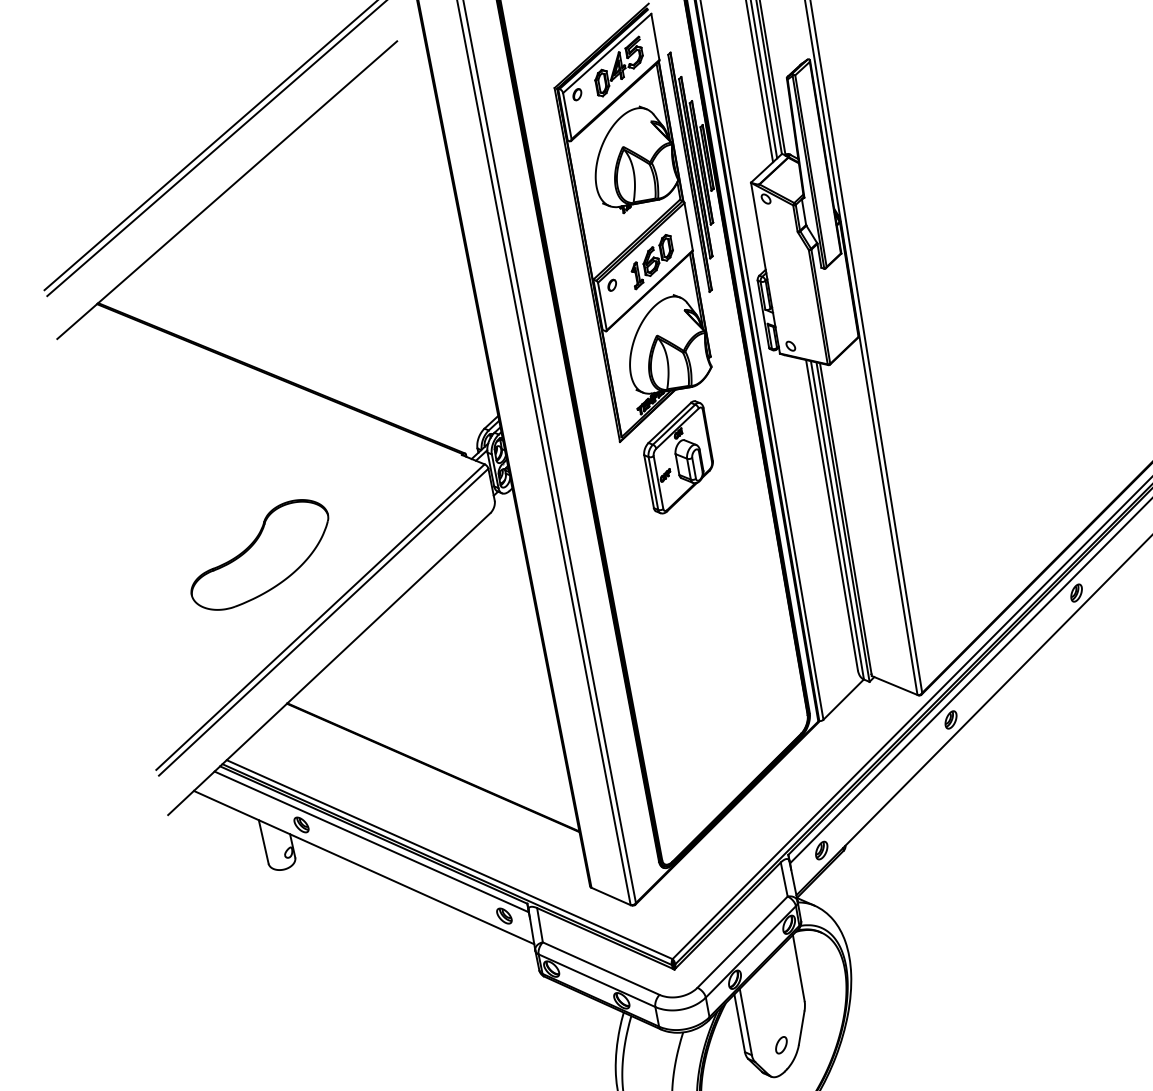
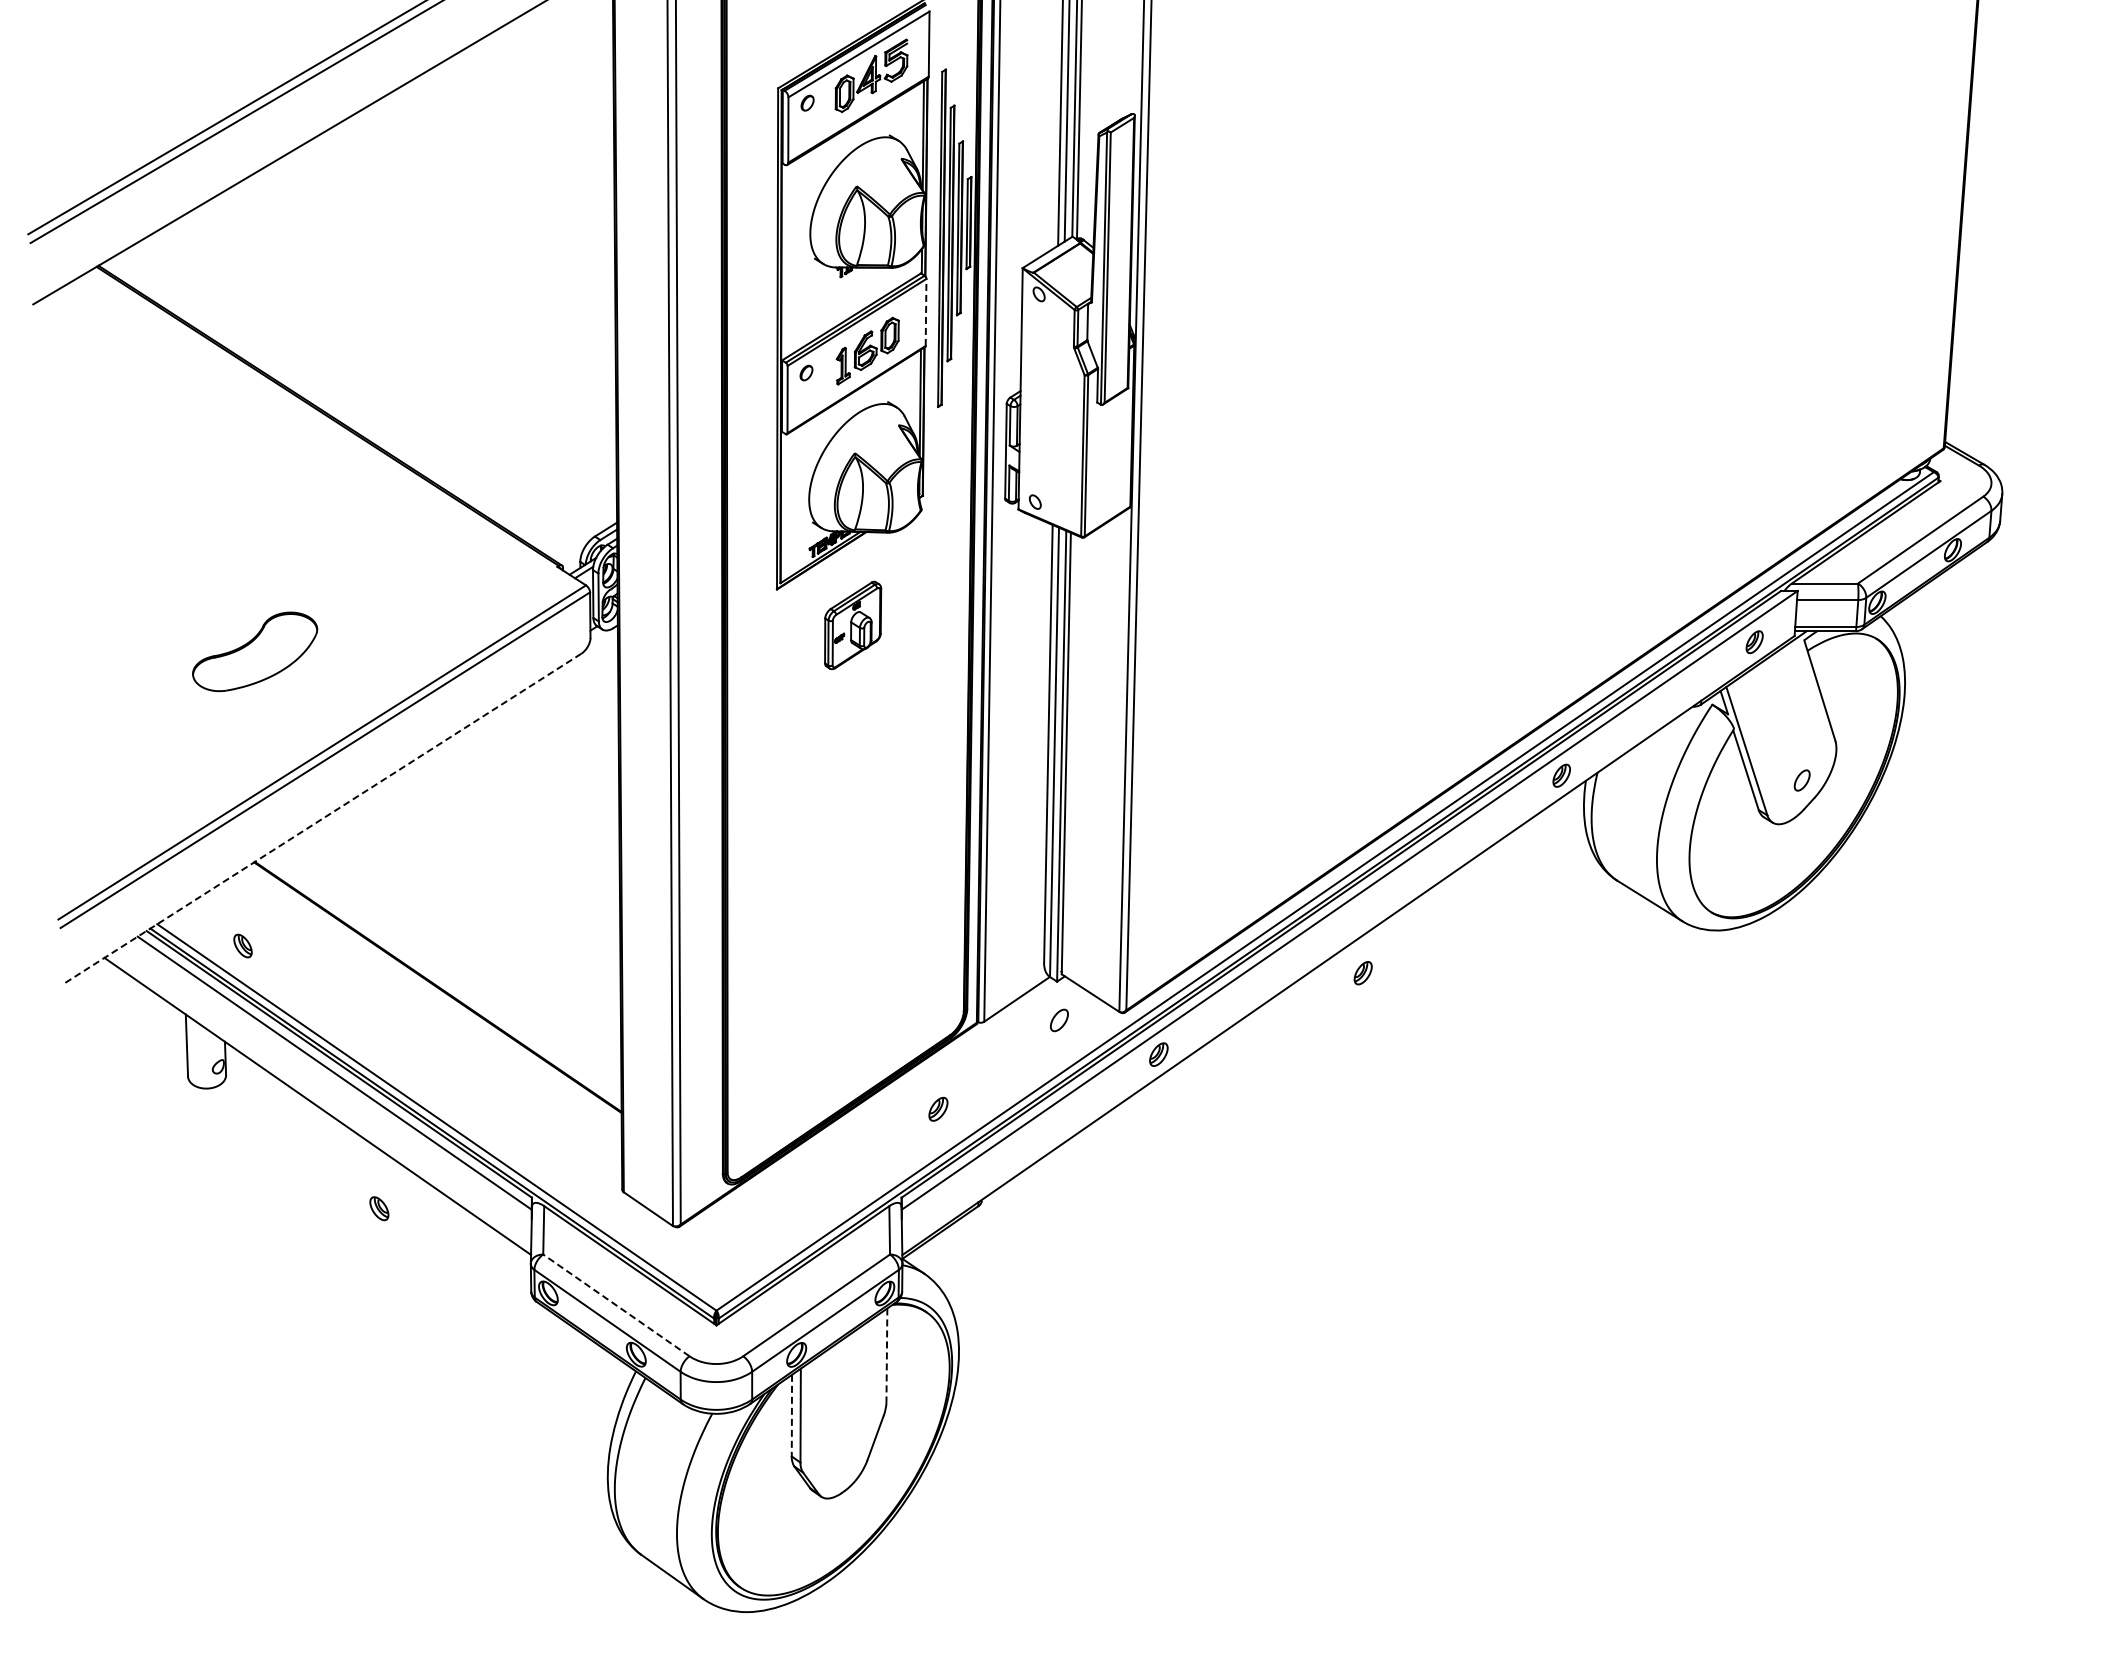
line: (688, 226) -> (926, 312), solid -> dashed
part: (678, 457) -> (852, 625), size x0.6
part: (259, 554) -> (254, 651), size x0.6
part: (1076, 593) -> (1362, 973), moved
line: (328, 664) -> (321, 819), solid -> dashed
part: (301, 824) -> (242, 945), moved
part: (821, 849) -> (938, 1108), moved
part: (504, 915) -> (379, 1208), moved
line: (601, 968) -> (616, 1305), solid -> dashed
line: (798, 968) -> (886, 1355), solid -> dashed
line: (739, 1023) -> (791, 1415), solid -> dashed
part: (781, 1045) -> (1059, 1020), moved

